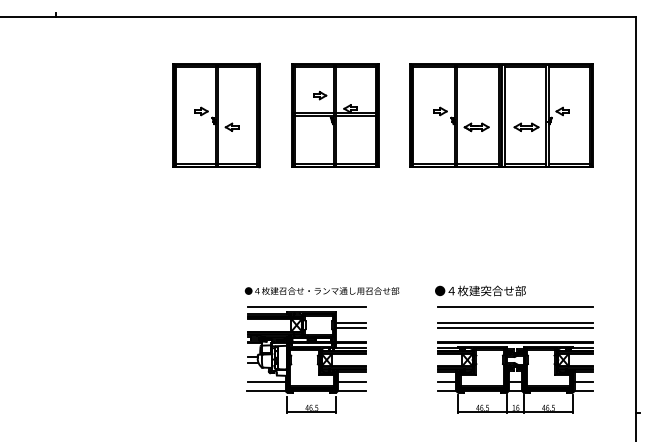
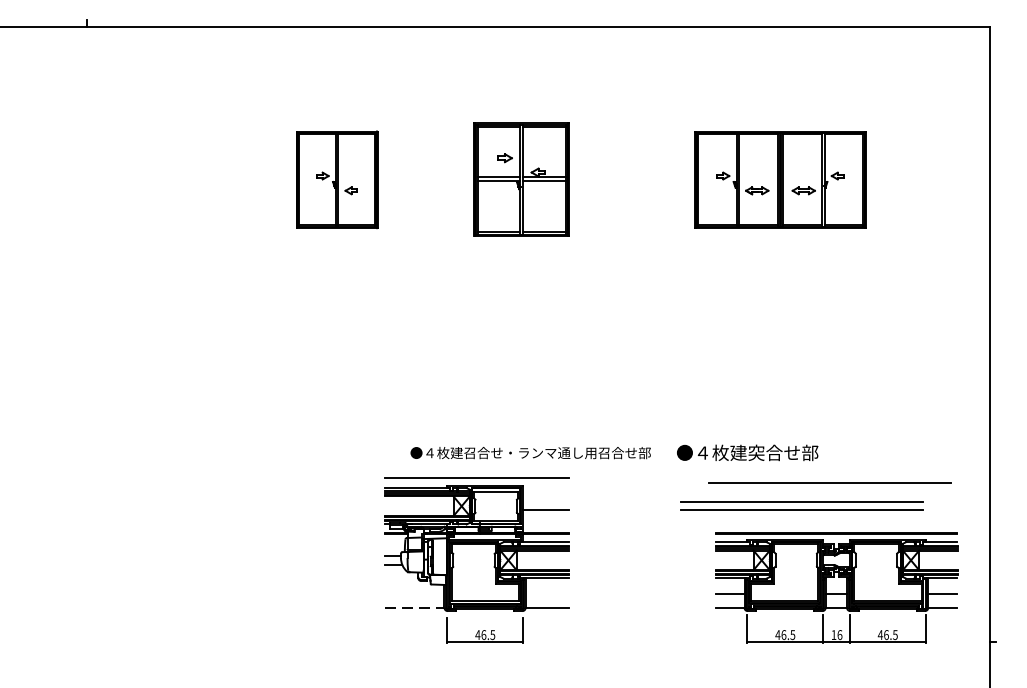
part: (216, 115) -> (336, 179), size x0.6
part: (335, 115) -> (522, 179), size x0.7
part: (501, 115) -> (780, 179), size x0.6
text: (321, 290) -> (529, 452), moved
line: (515, 306) -> (830, 481), moved
line: (350, 322) -> (545, 501), removed
part: (515, 377) -> (836, 587), moved
line: (266, 381) -> (414, 593), removed
line: (351, 381) -> (546, 593), removed
line: (267, 390) -> (416, 607), solid -> dashed

